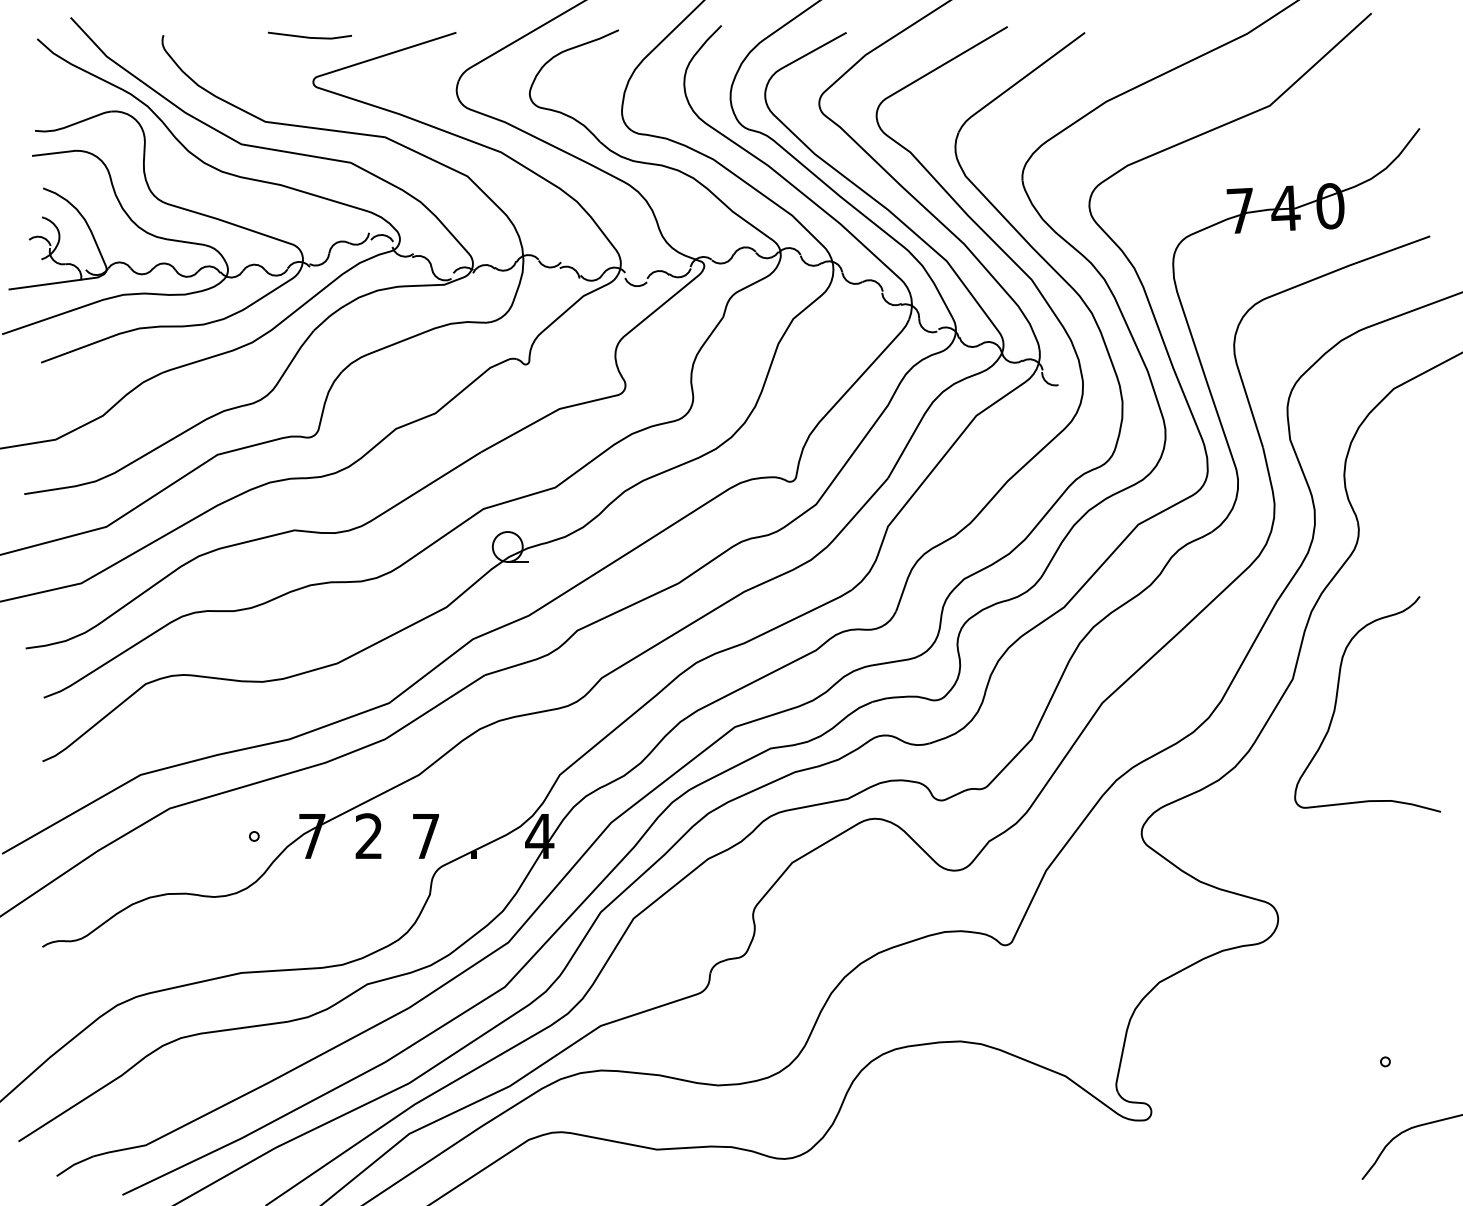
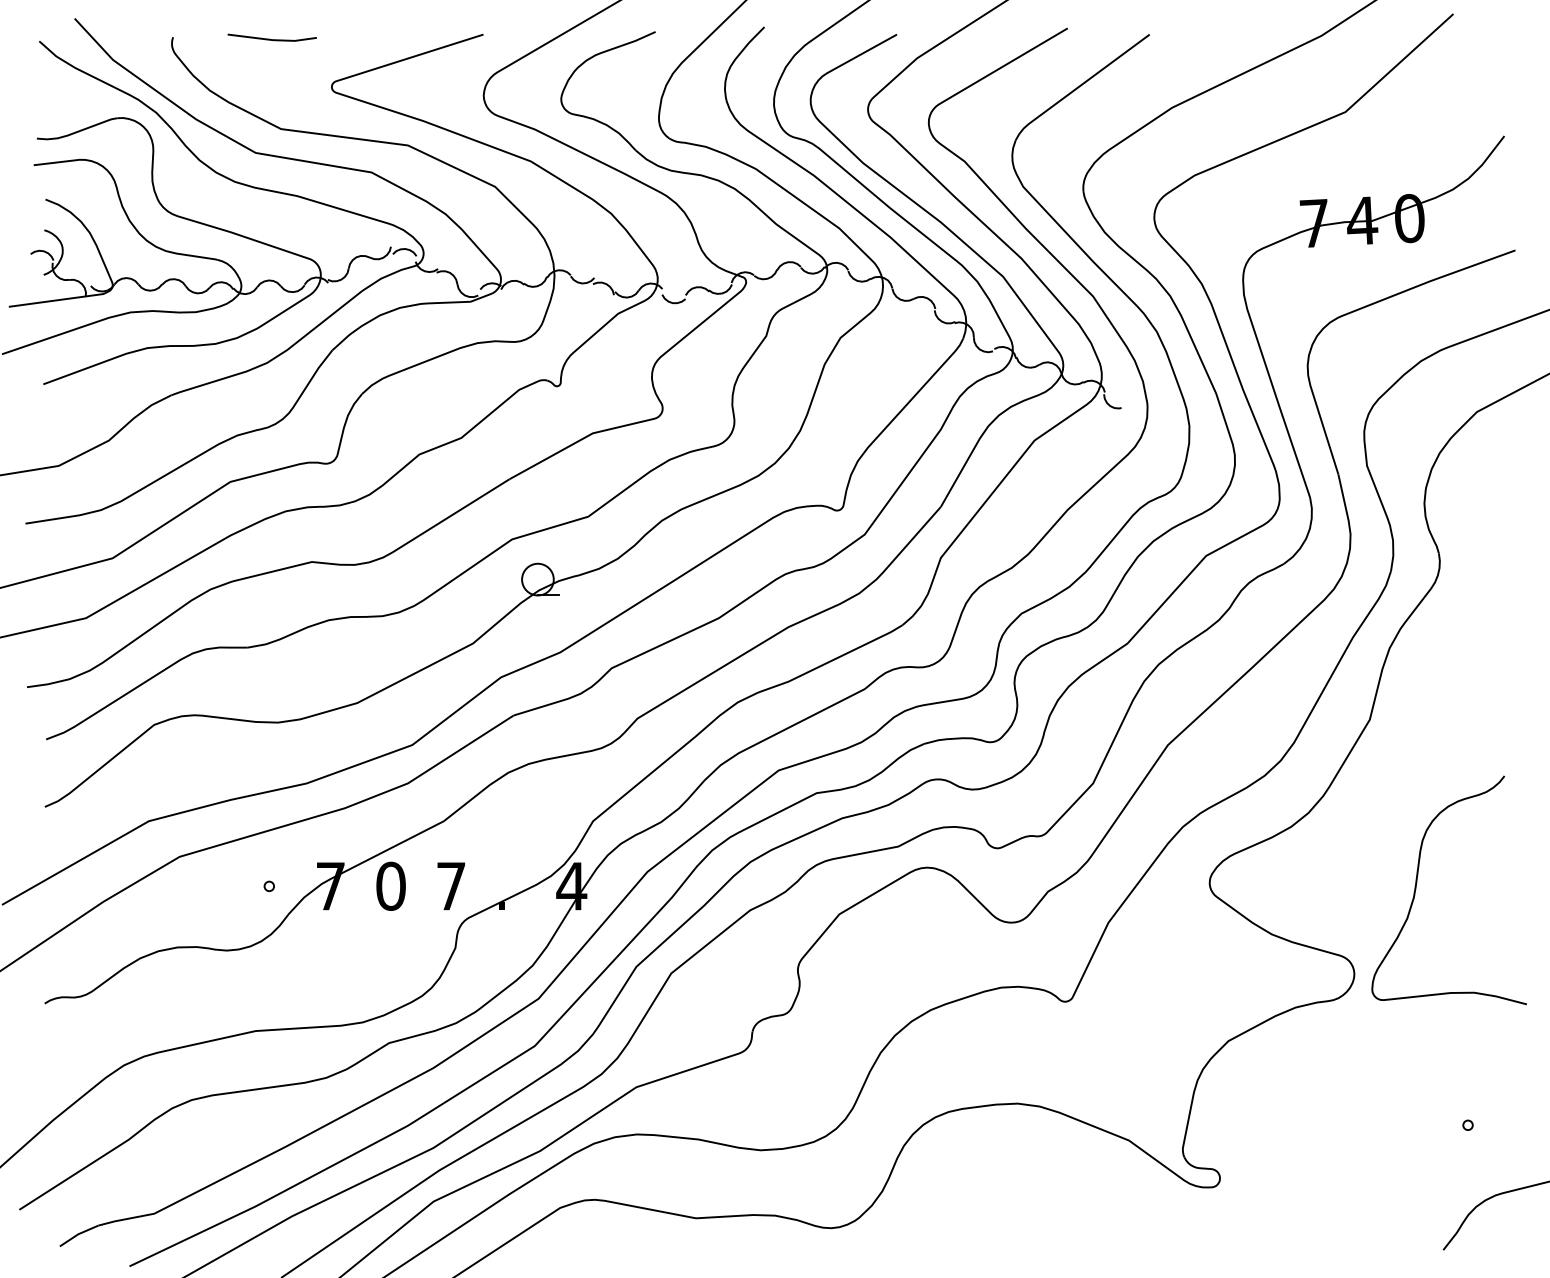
line: (309, 37) -> (271, 39), moved
curve: (1337, 697) -> (1417, 883), moved
text: (368, 835) -> (390, 885), 2 -> 0

